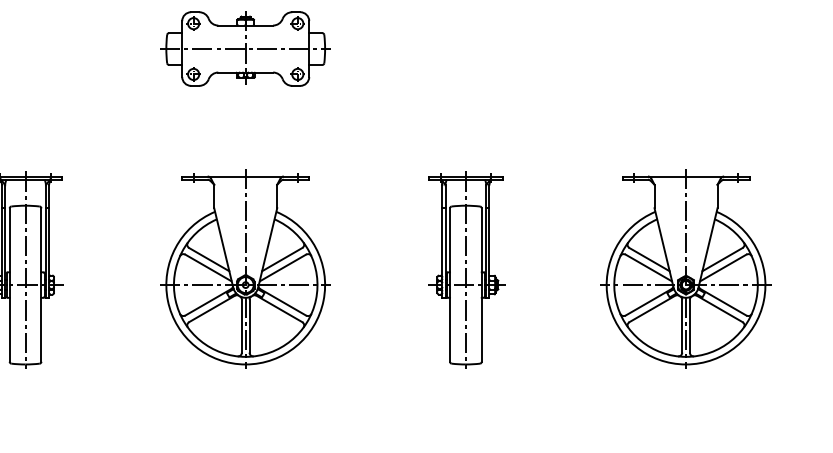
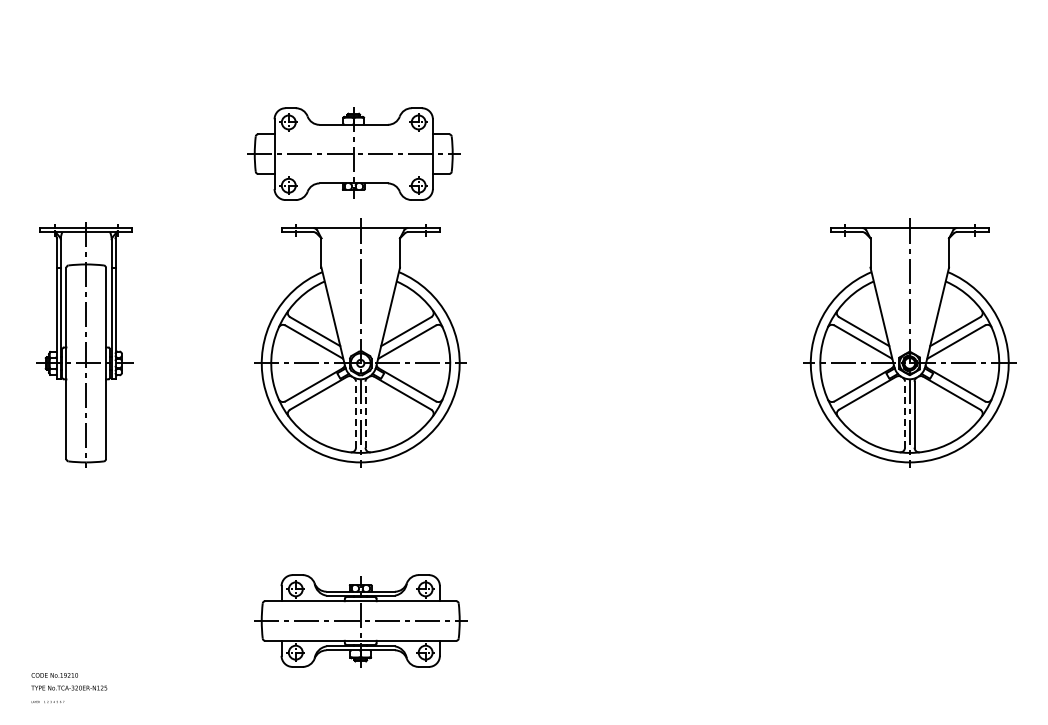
part: (245, 48) -> (353, 153), moved
part: (466, 269) -> (636, 344), removed
line: (241, 326) -> (355, 414), solid -> dashed
line: (249, 326) -> (365, 414), solid -> dashed
line: (682, 326) -> (905, 414), solid -> dashed

